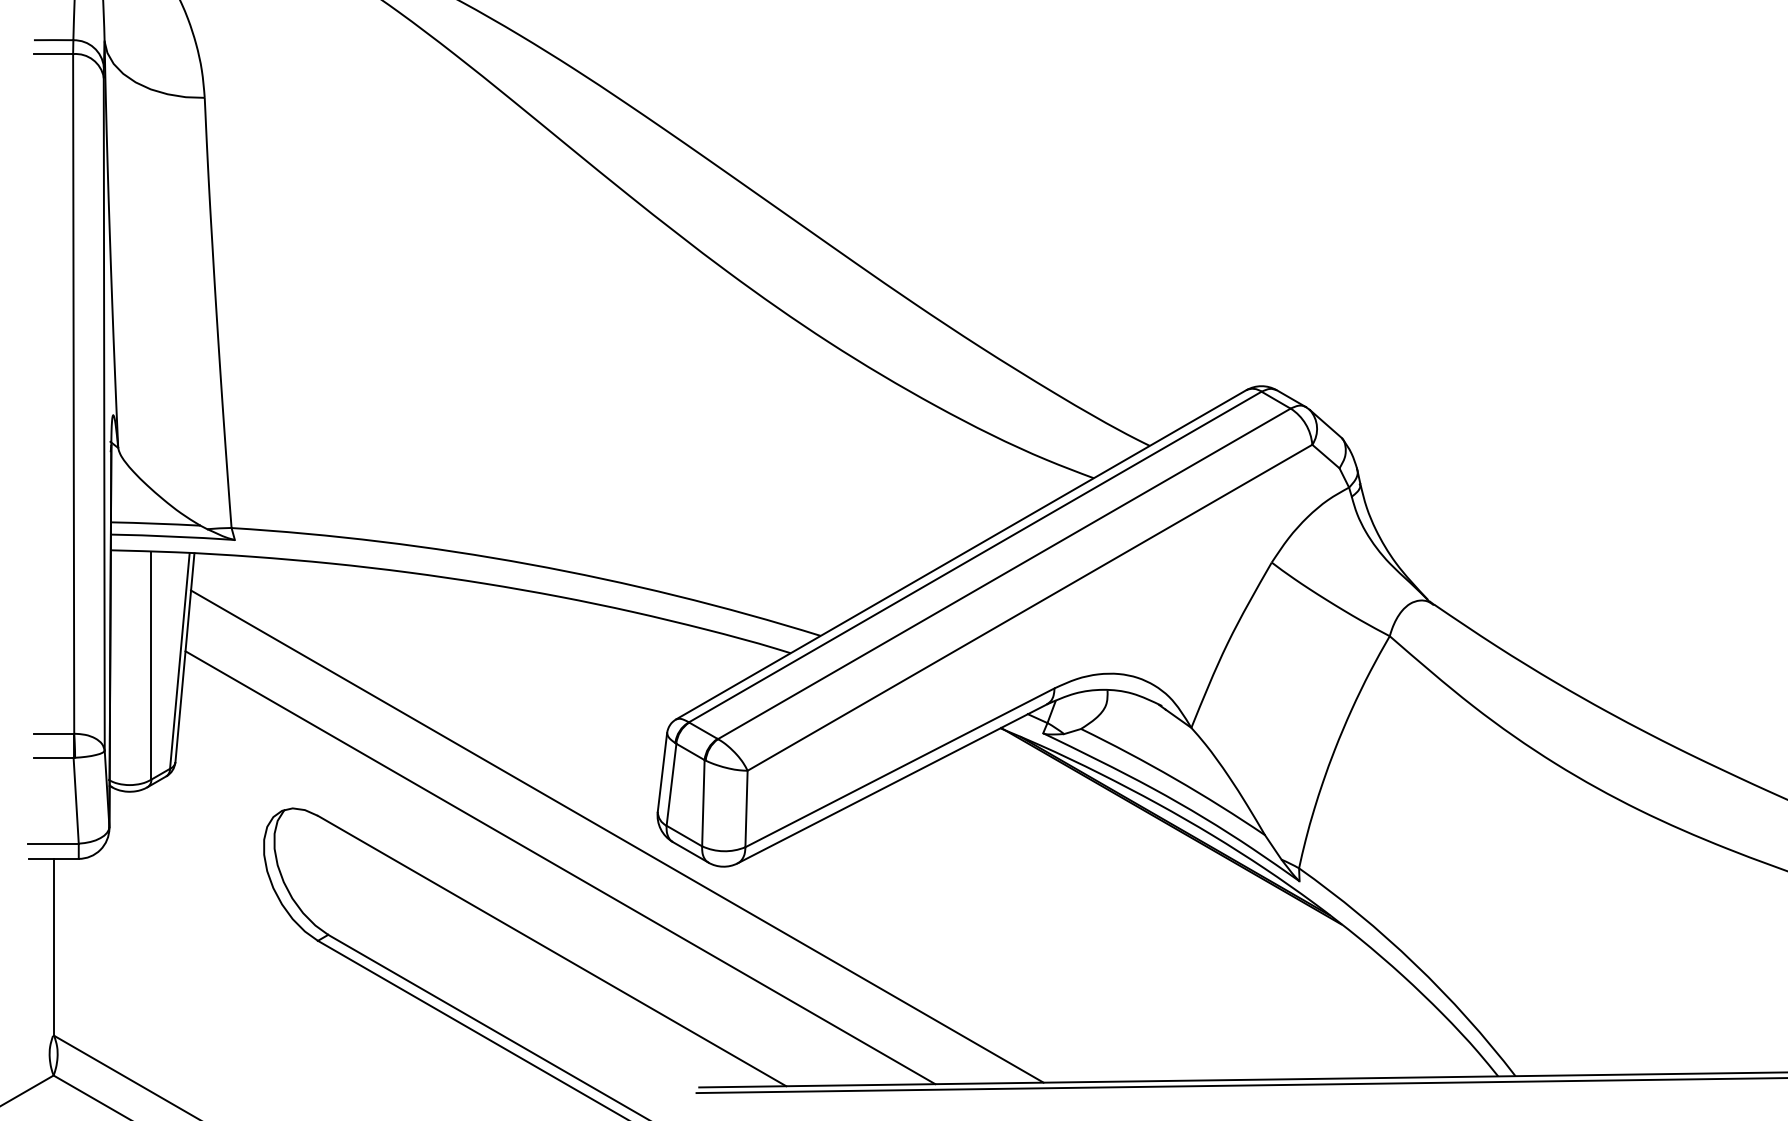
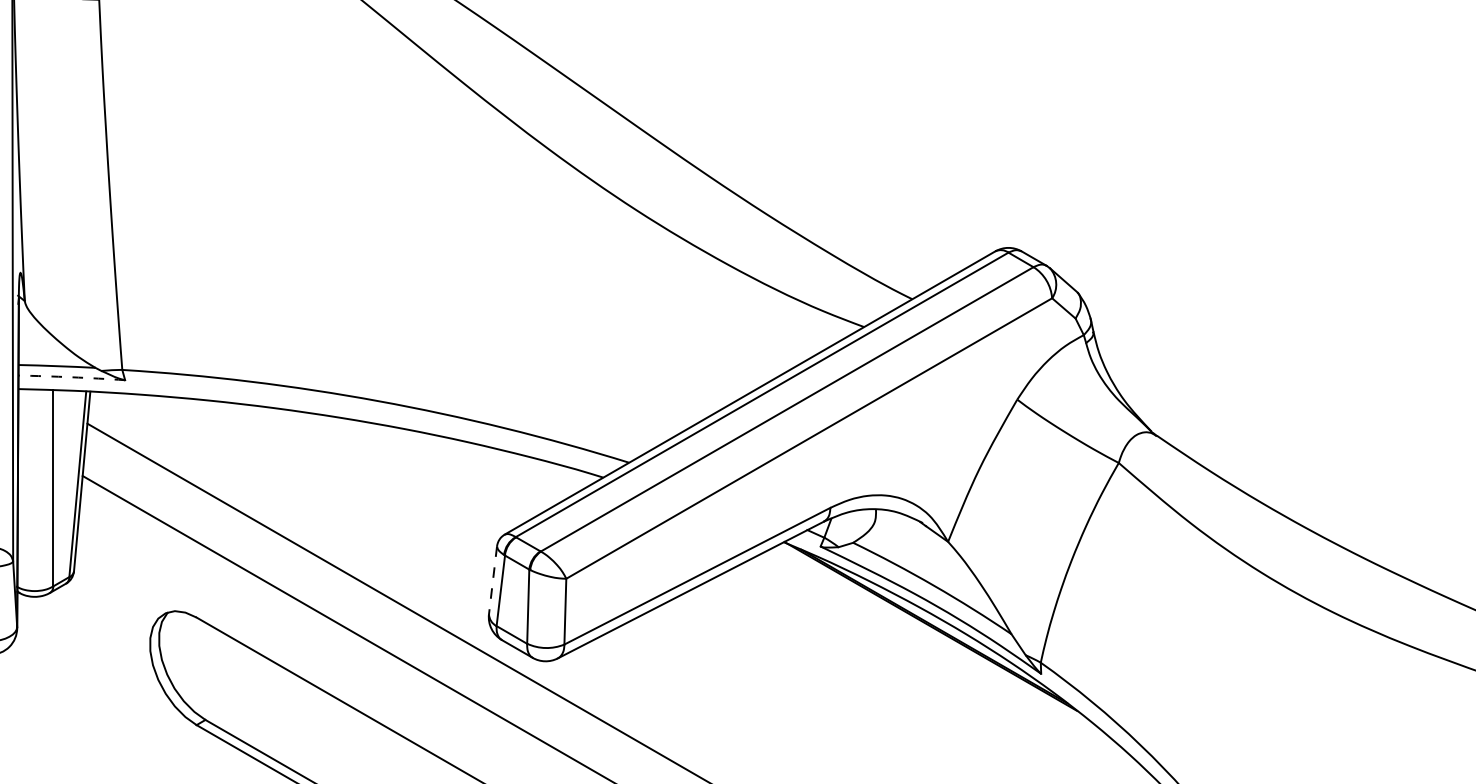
arc: (172, 536) -> (71, 377), solid -> dashed
line: (662, 772) -> (493, 580), solid -> dashed

